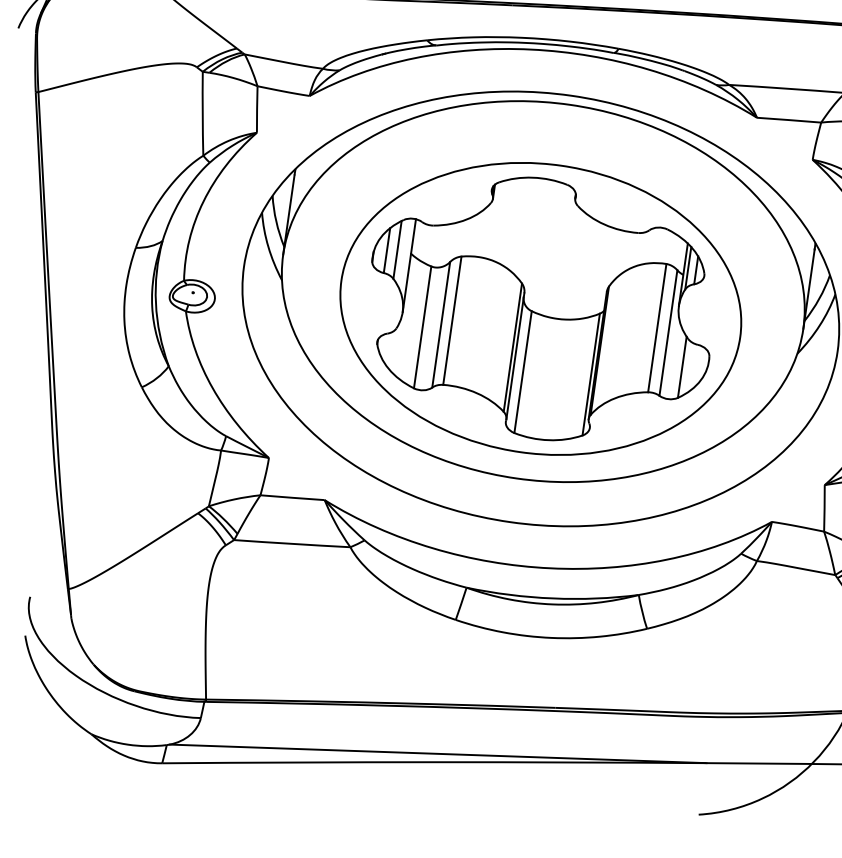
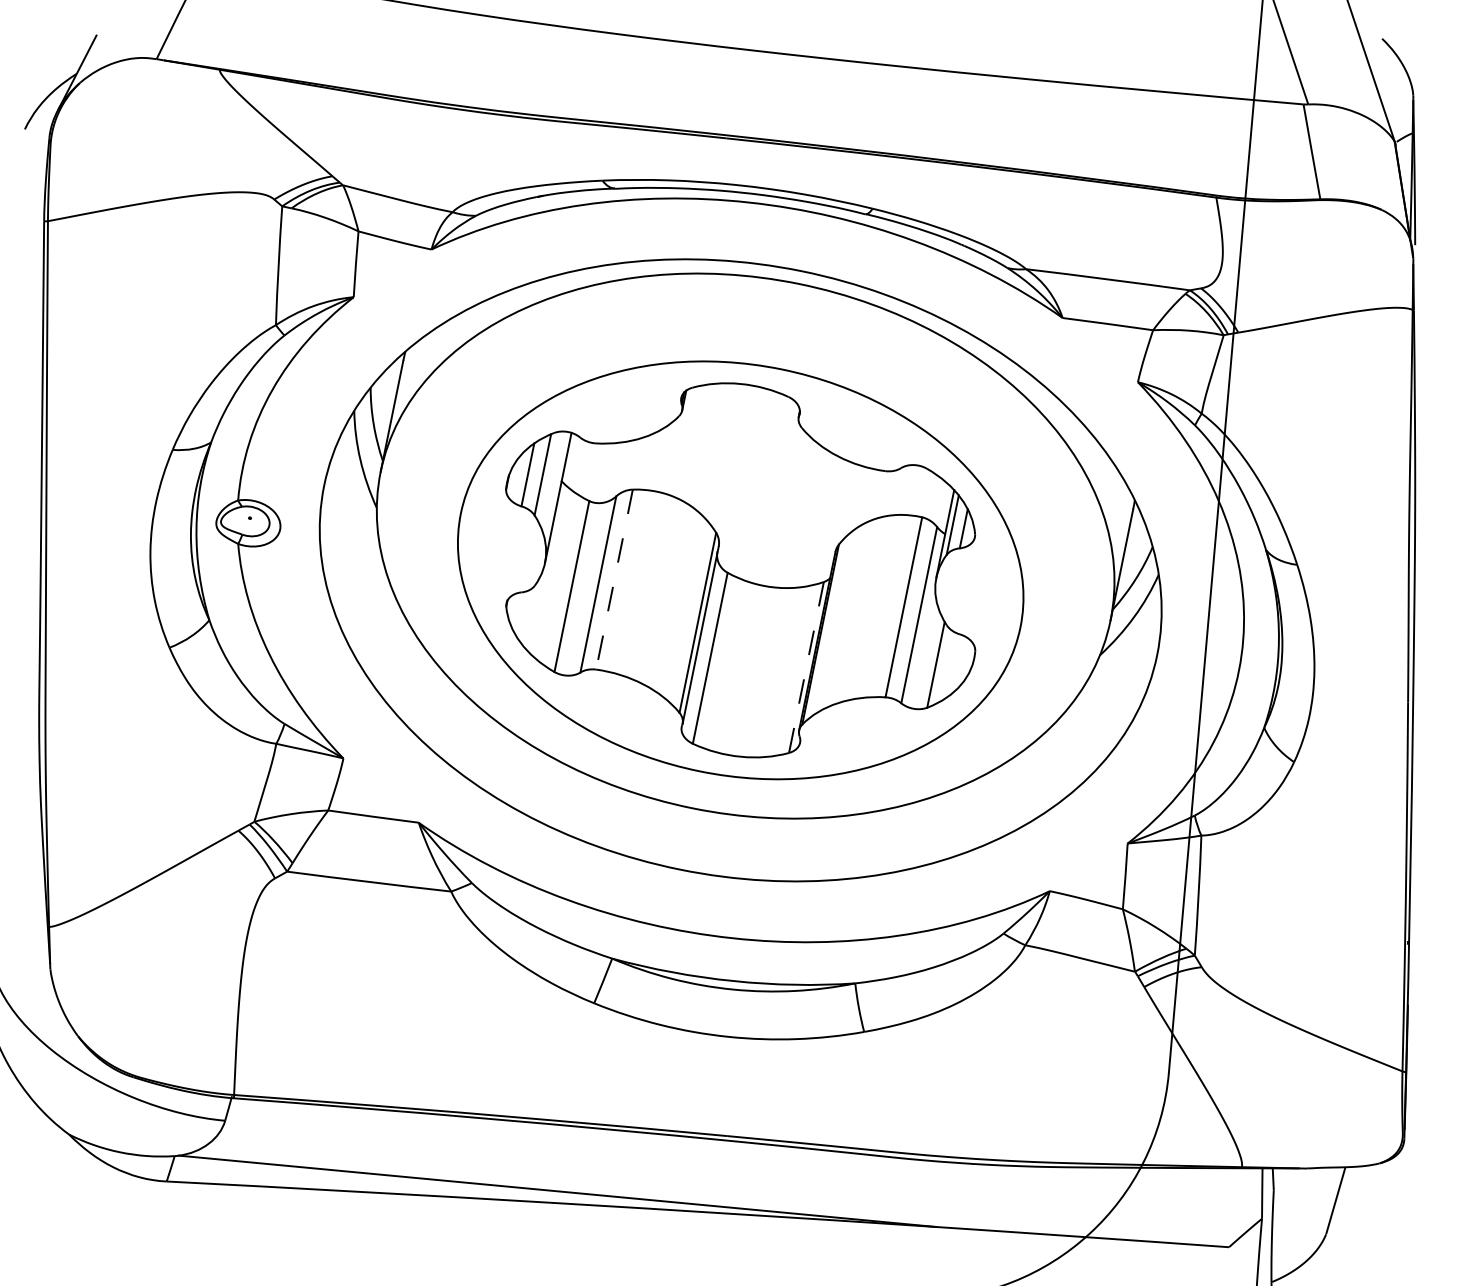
line: (452, 320) -> (614, 579), solid -> dashed
line: (591, 374) -> (806, 667), solid -> dashed

